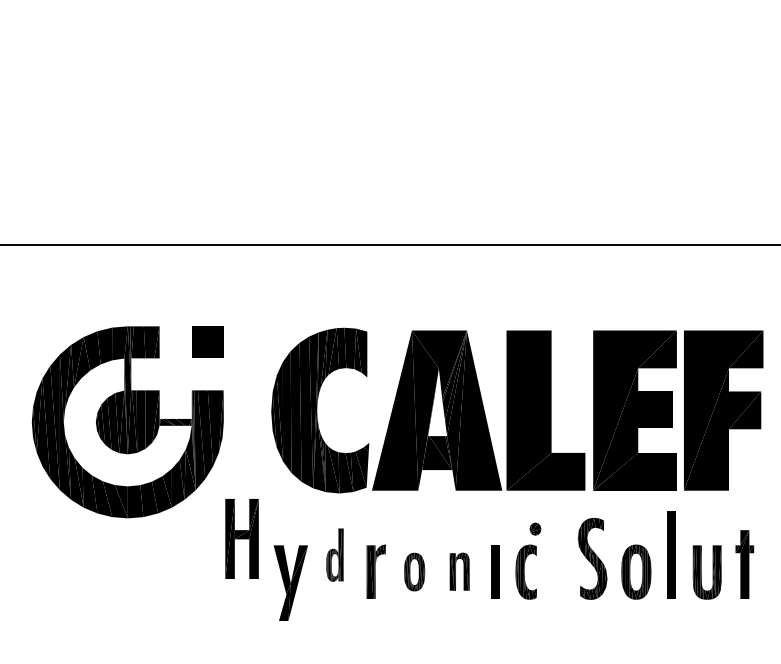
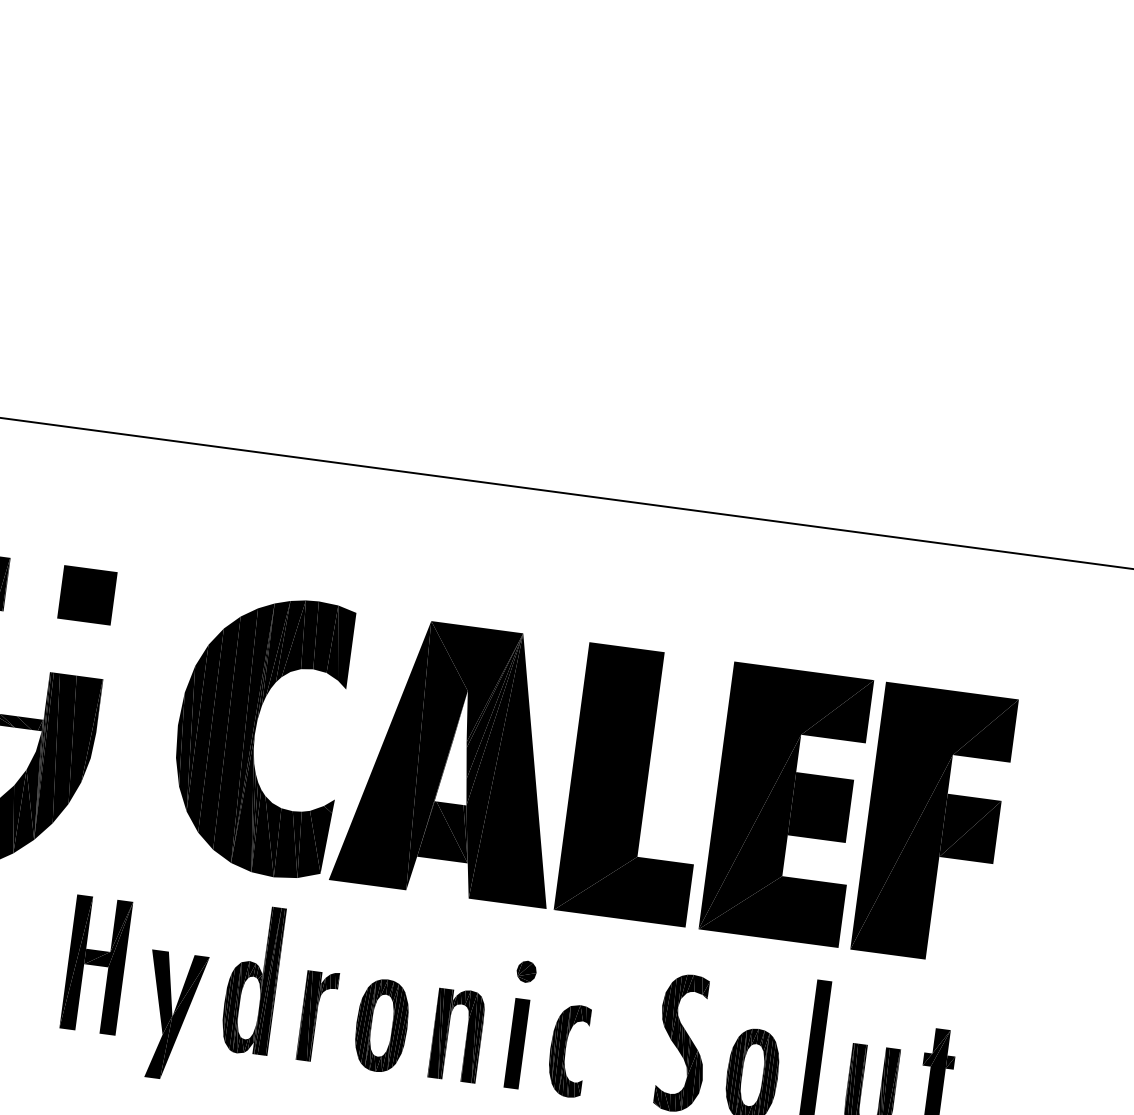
part: (535, 528) -> (526, 970), moved
part: (241, 538) -> (95, 964), moved
part: (334, 554) -> (251, 978), size x1.67
part: (414, 571) -> (381, 1024), size x1.43
part: (459, 571) -> (457, 1034), size x1.43

